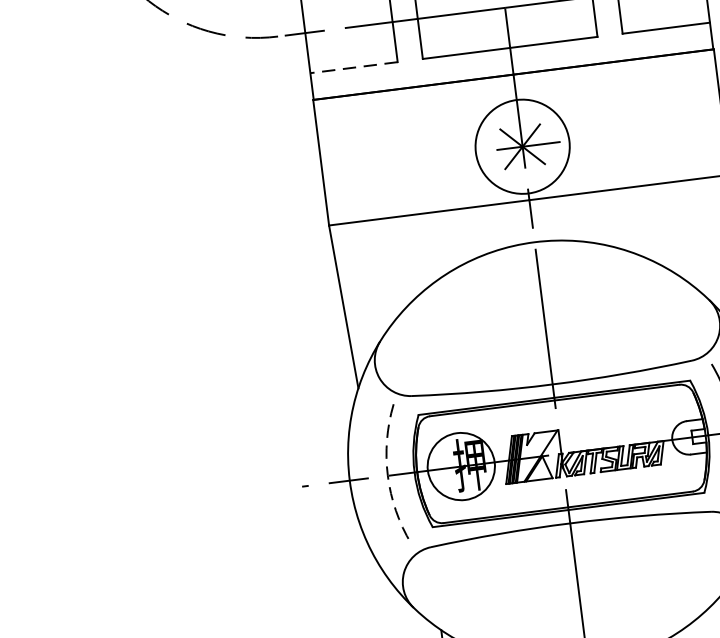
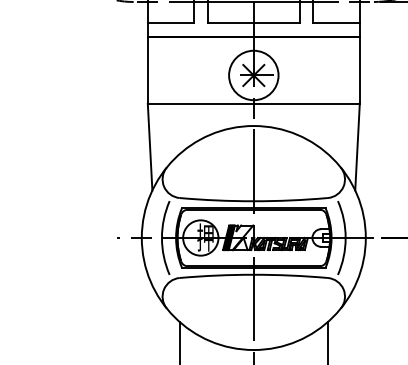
line: (352, 68) -> (170, 23), dashed -> solid
arc: (387, 476) -> (161, 238), dashed -> solid

